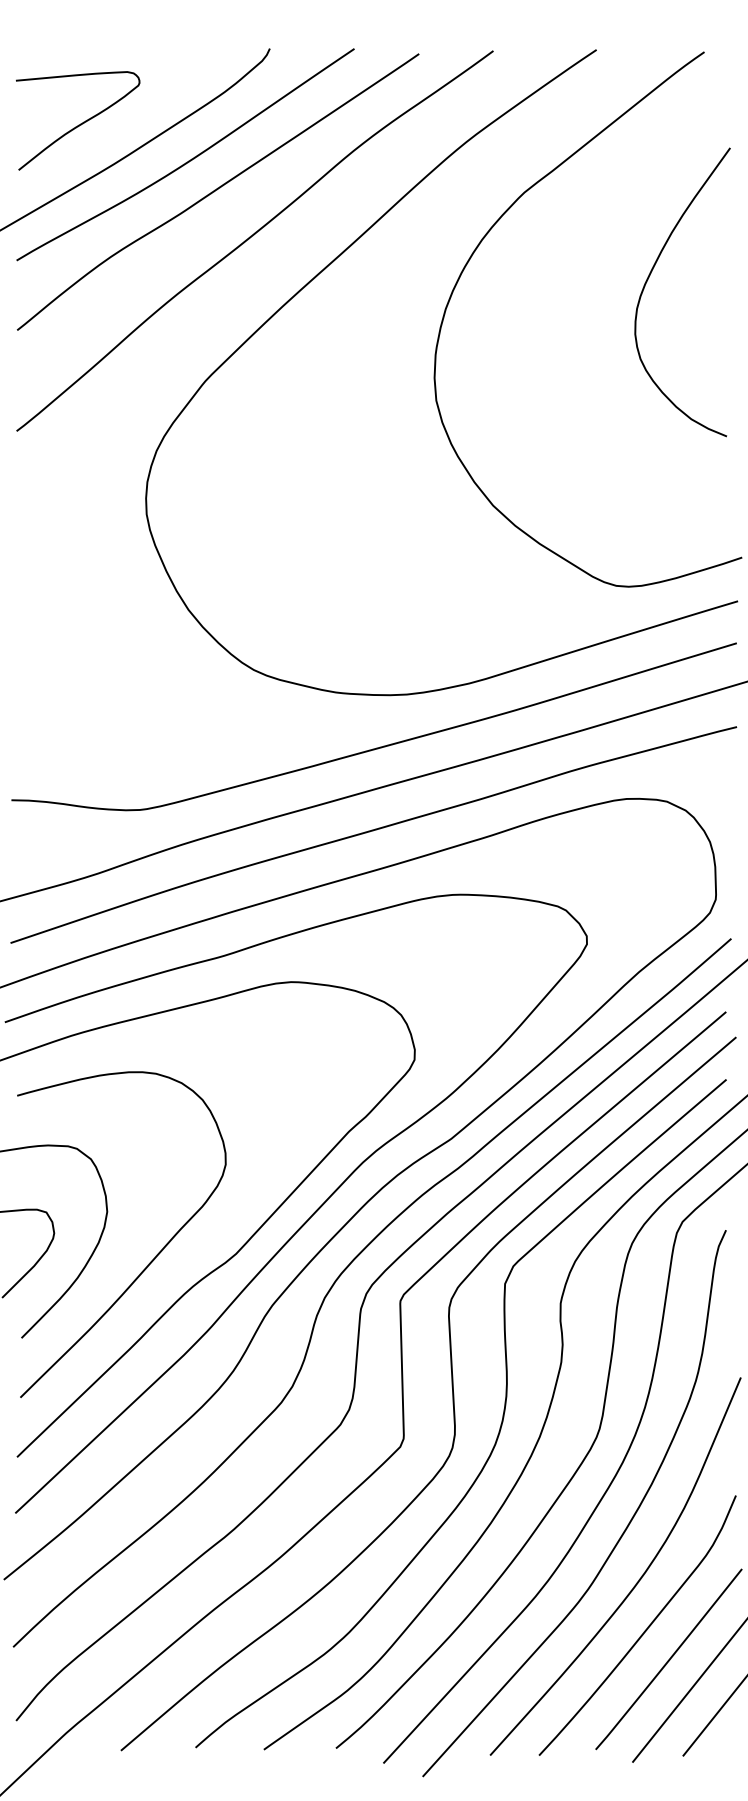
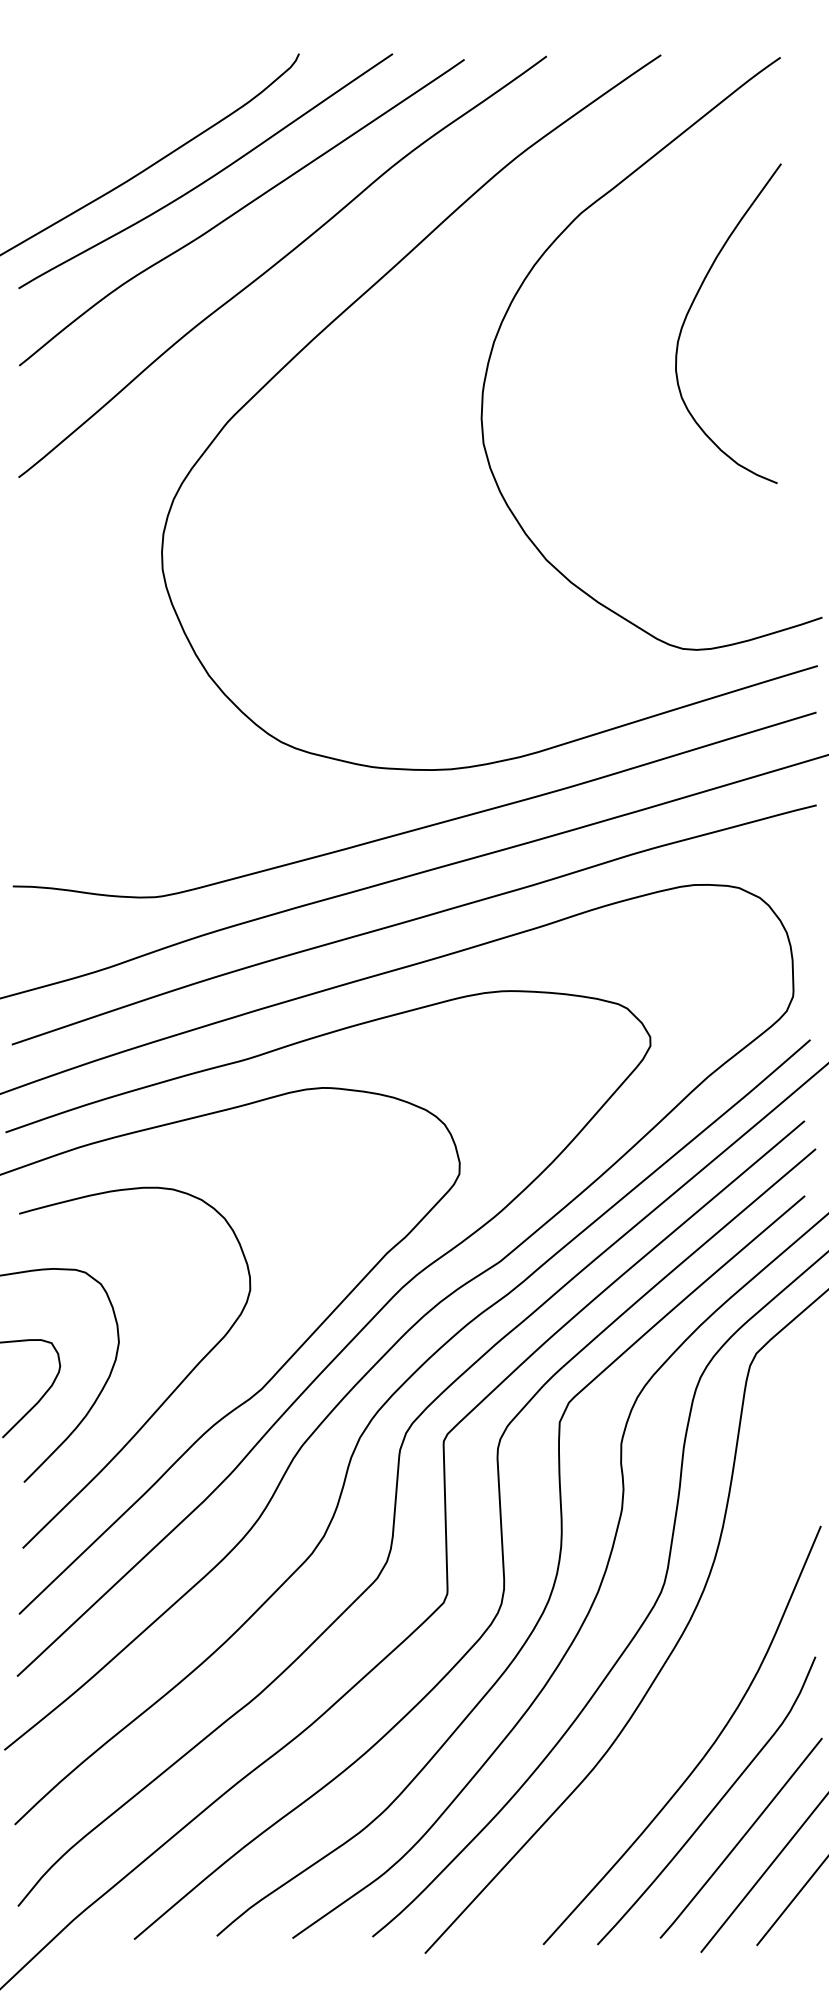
curve: (80, 123) -> (89, 136), removed
curve: (650, 275) -> (692, 305), moved
curve: (622, 1533) -> (689, 1698), removed

